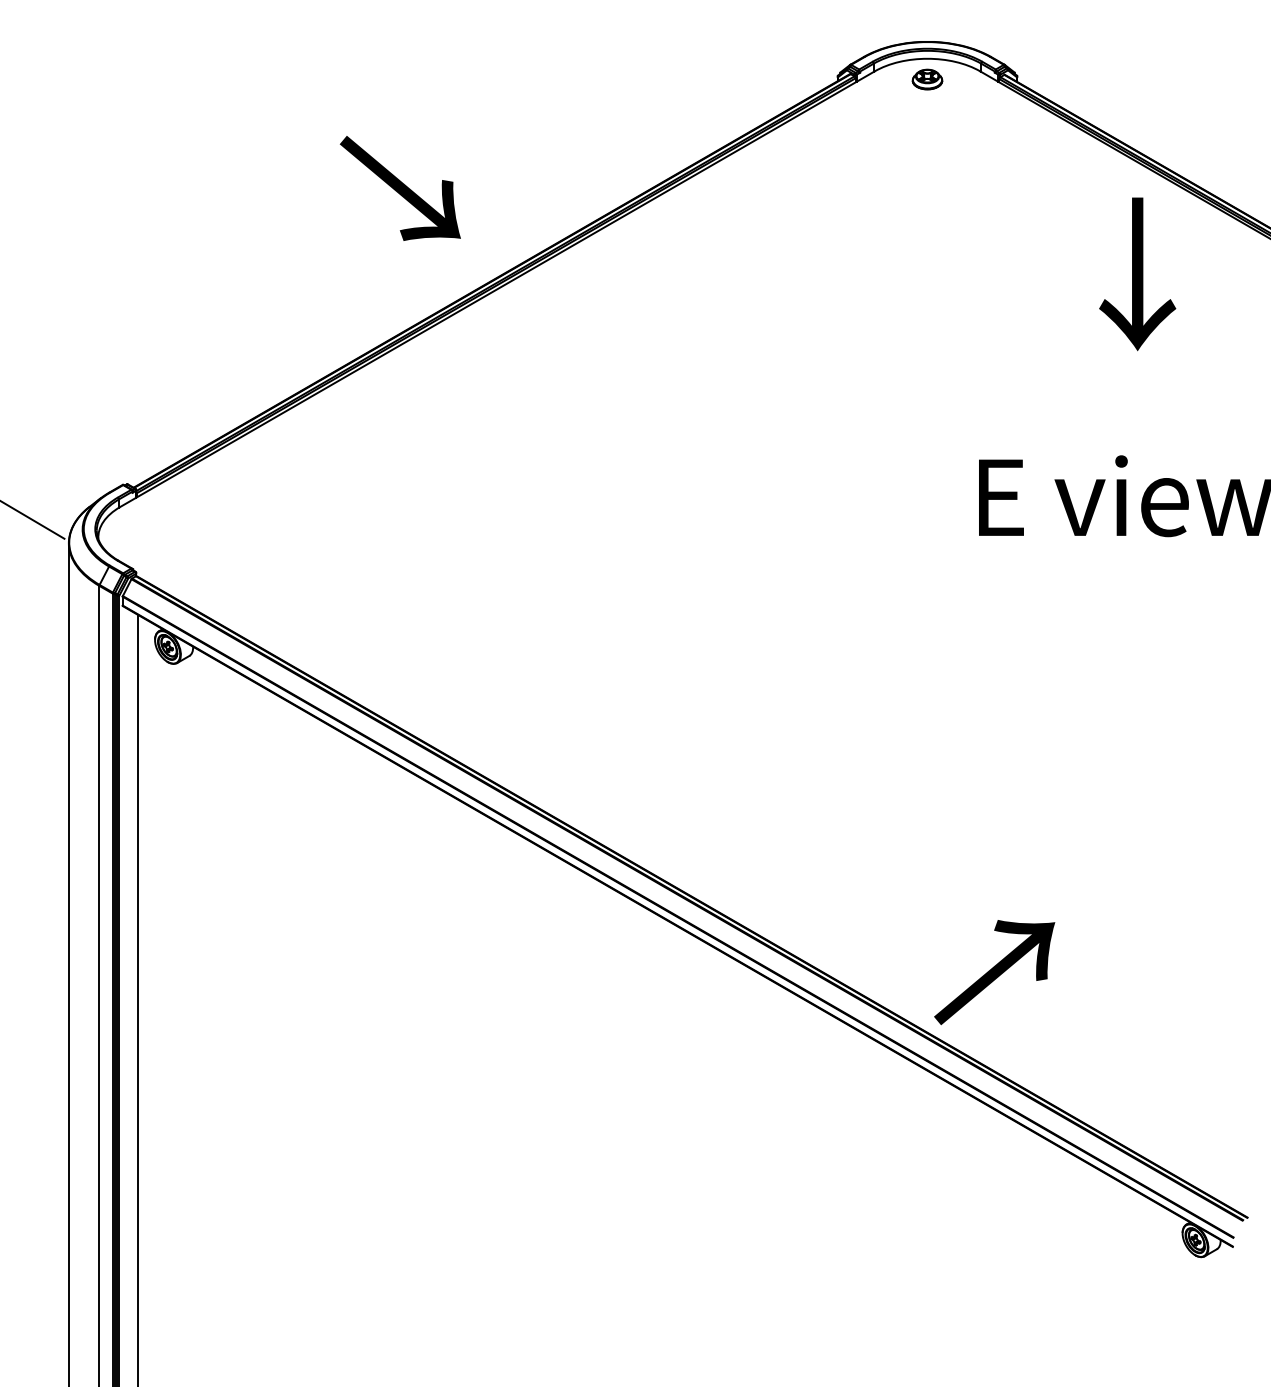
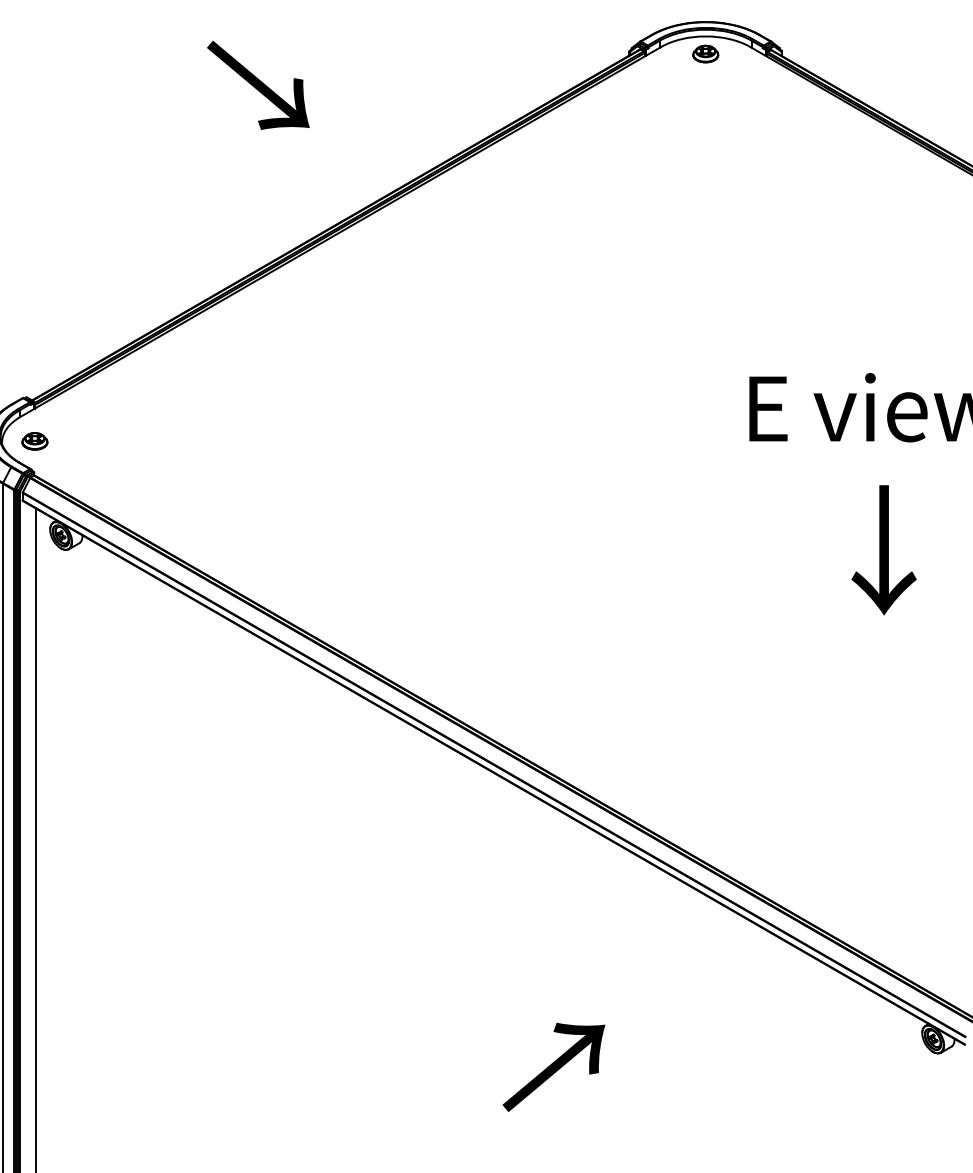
text: (399, 188) -> (257, 85), moved
text: (1137, 274) -> (883, 550), moved
part: (136, 535) -> (34, 441), added
text: (994, 972) -> (553, 1067), moved

